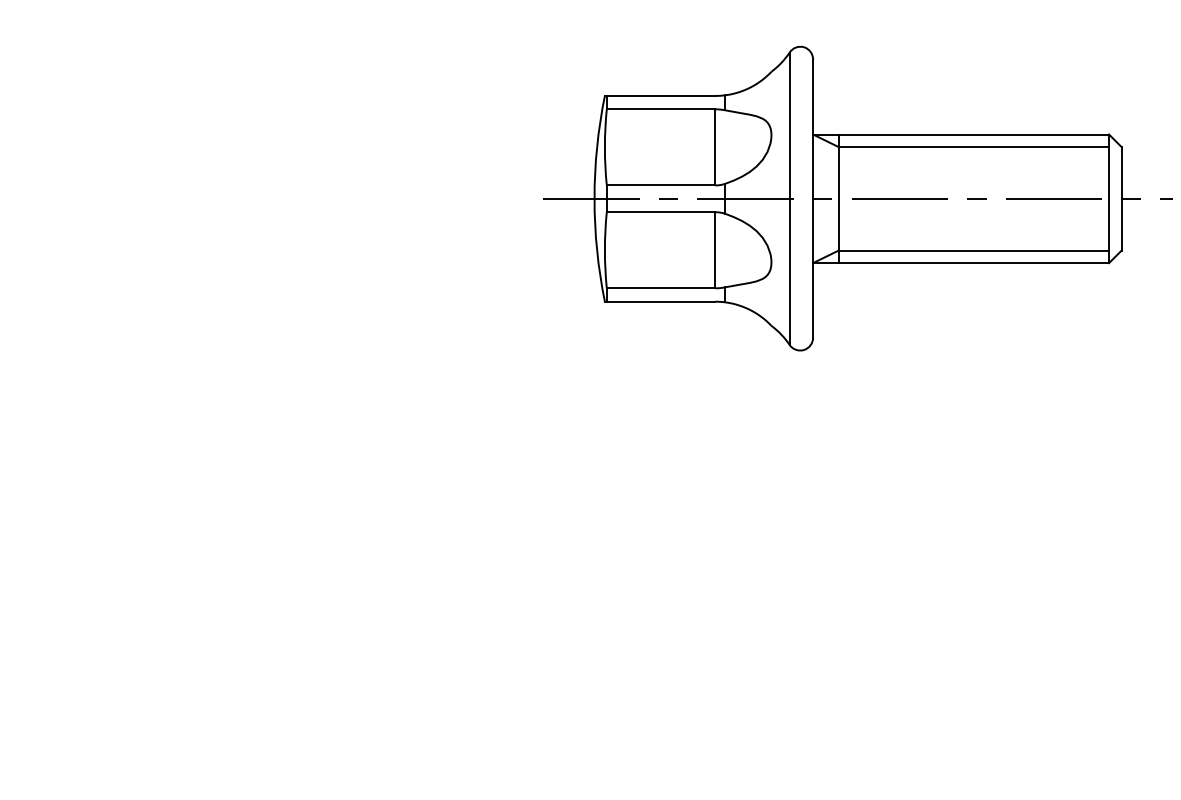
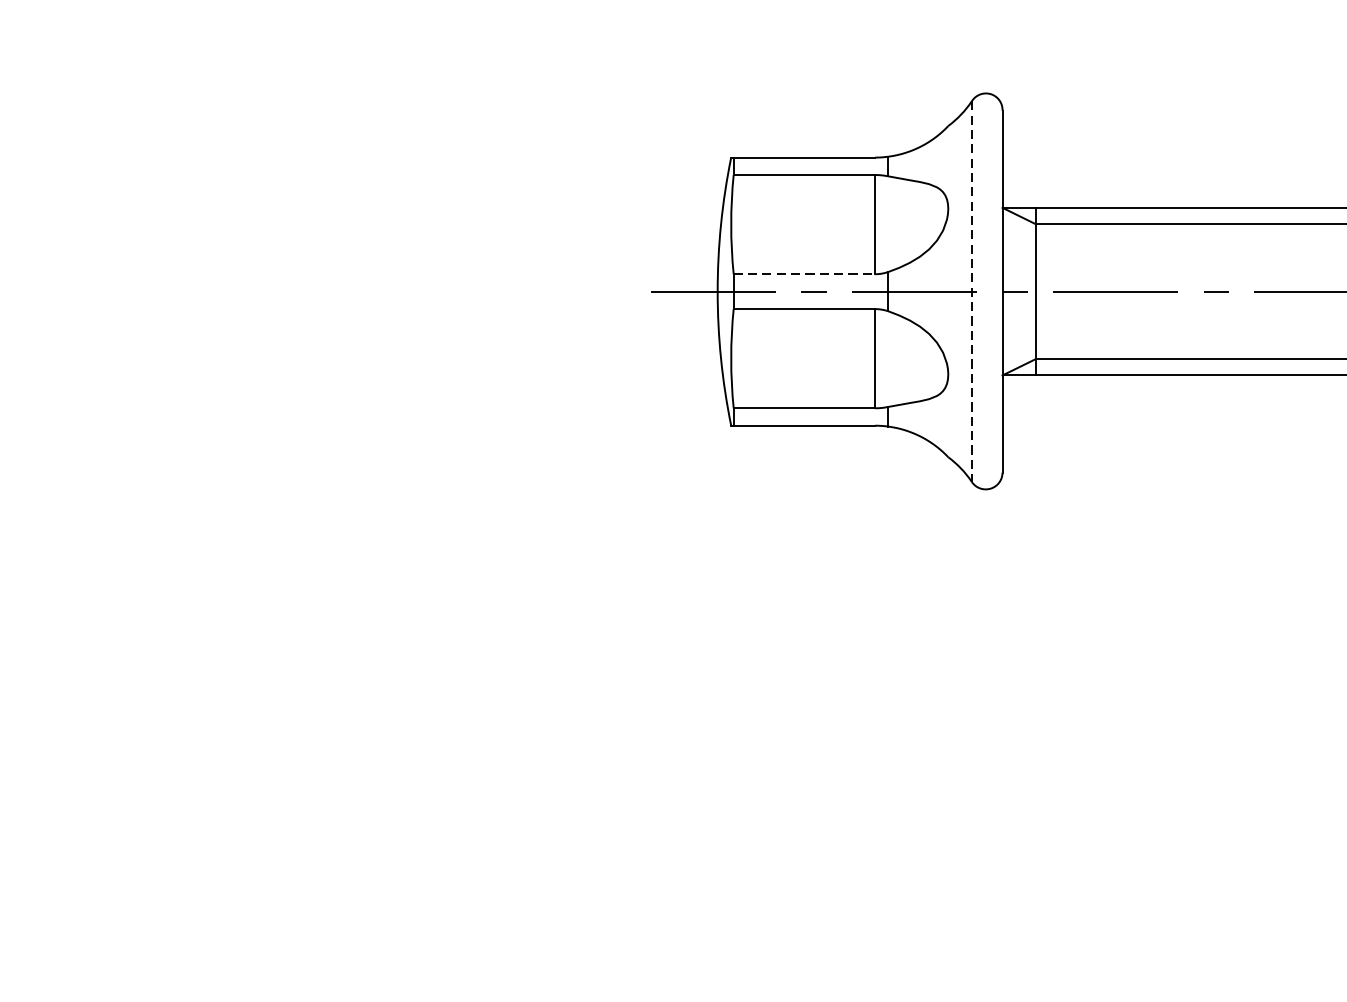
line: (661, 185) -> (804, 274), solid -> dashed
line: (789, 199) -> (971, 292), solid -> dashed

